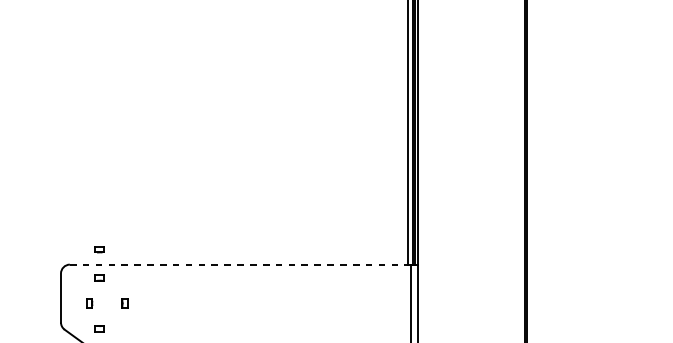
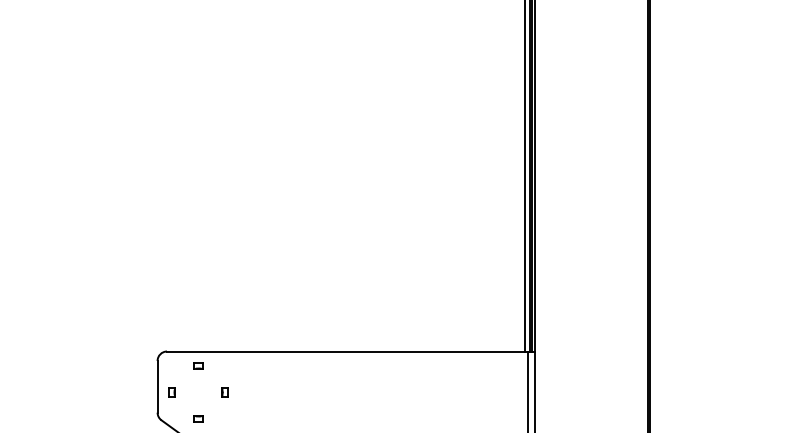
part: (99, 249) -> (198, 335), removed
line: (239, 264) -> (346, 351), dashed -> solid
part: (89, 303) -> (171, 392), moved

